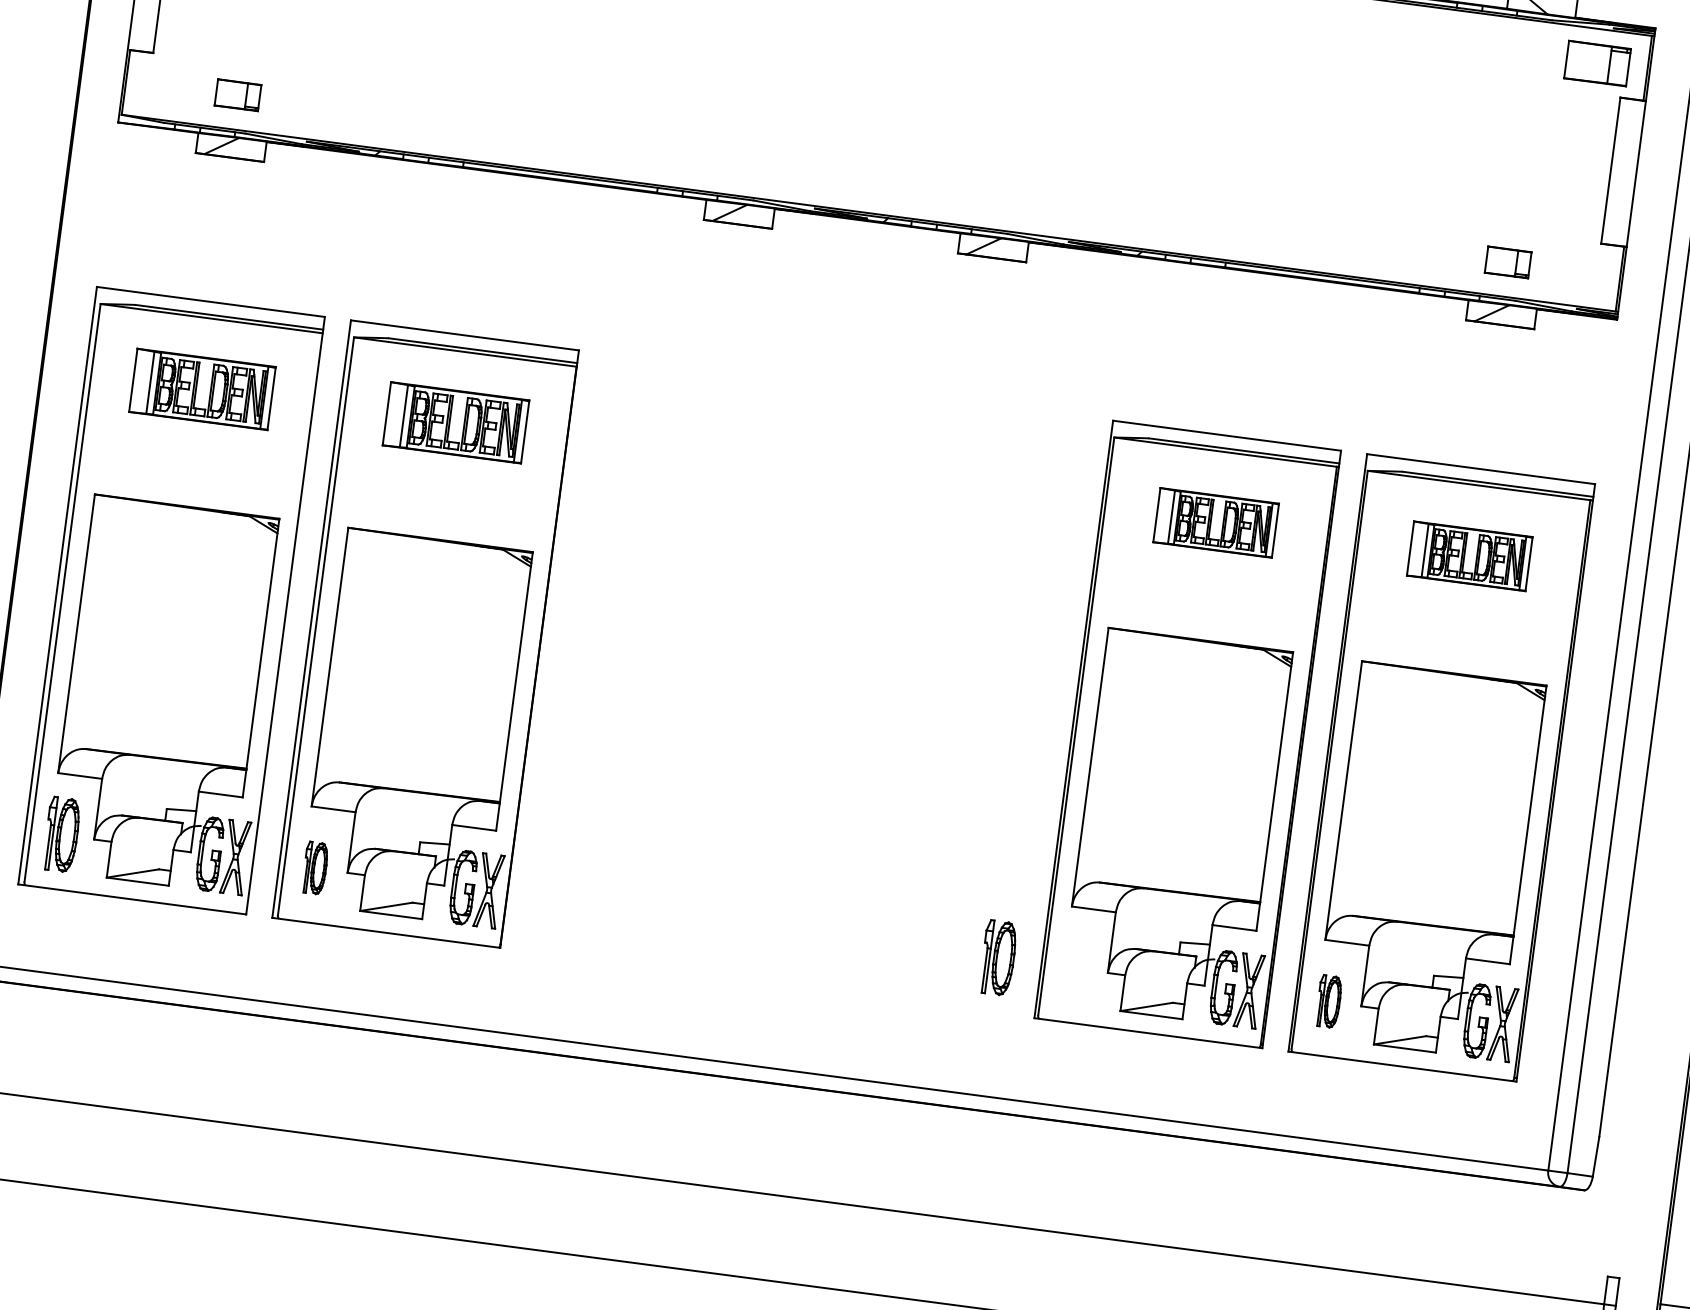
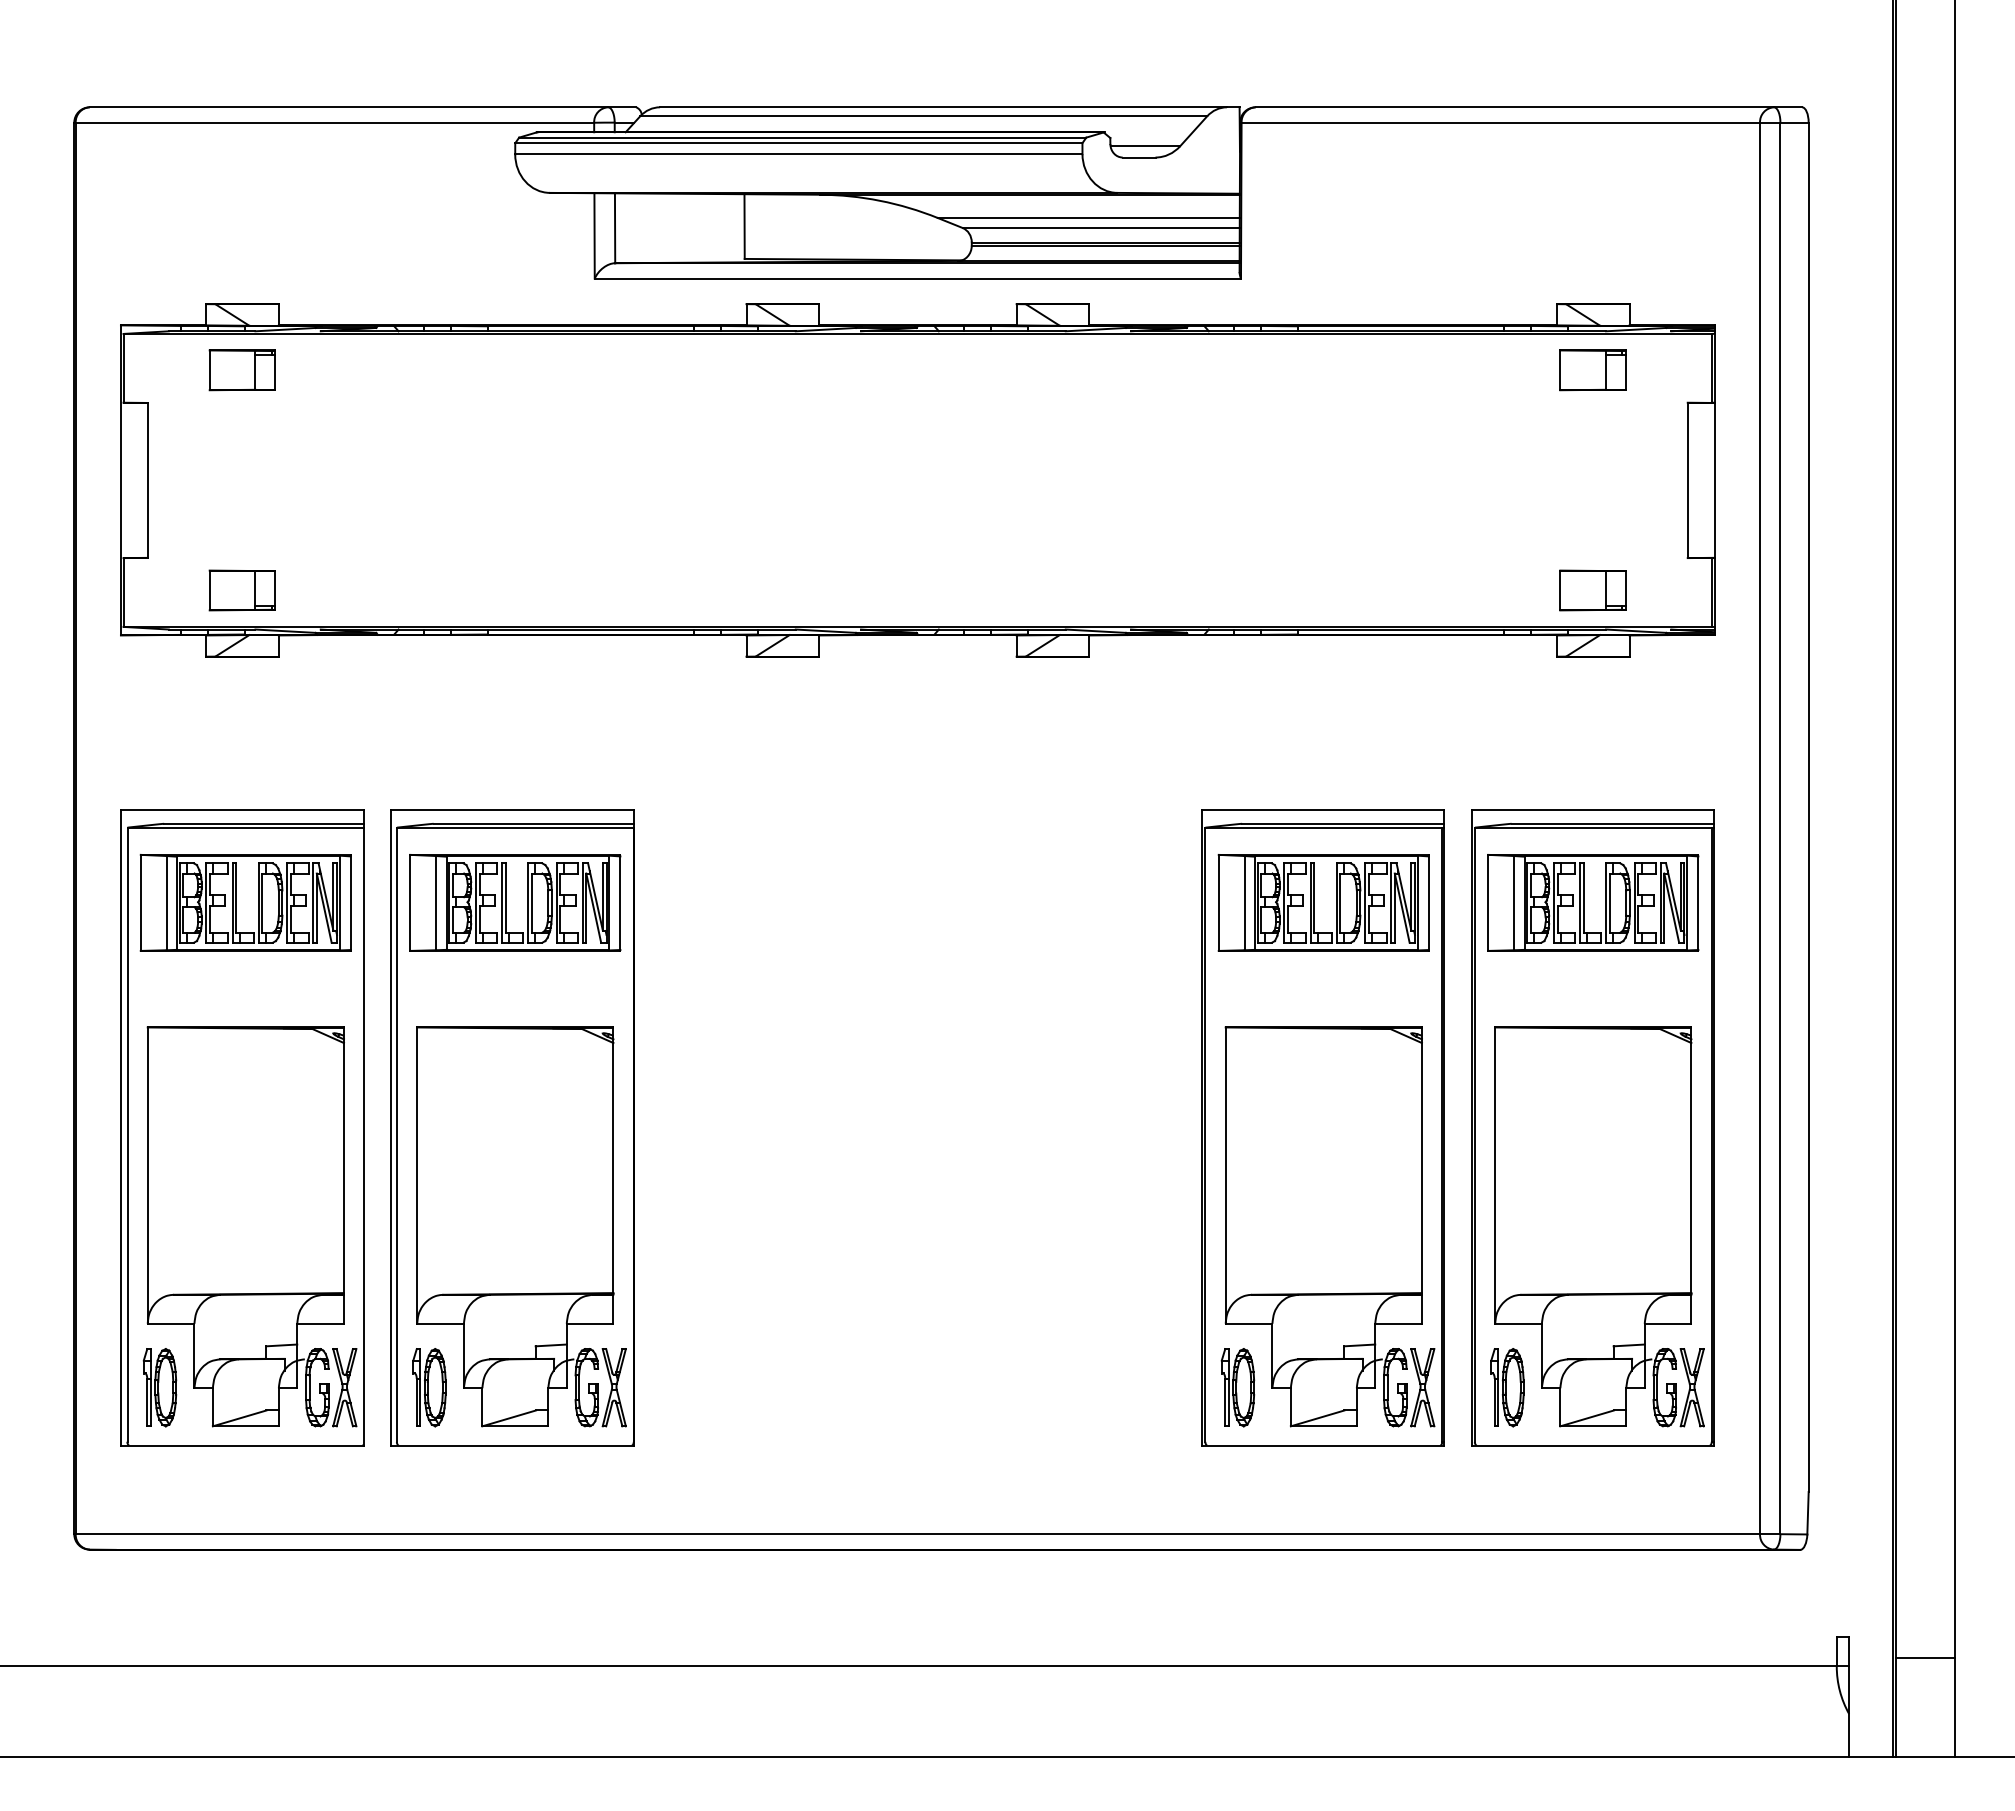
part: (1596, 63) -> (1592, 370), moved
part: (237, 95) -> (241, 590), size x1.43
part: (1507, 262) -> (1592, 590), size x1.43
part: (202, 389) -> (245, 902), size x1.43
part: (456, 422) -> (515, 902), size x1.43
part: (1216, 522) -> (1323, 902), size x1.67
part: (1469, 555) -> (1593, 902), size x1.67
part: (315, 867) -> (429, 1387), size x1.43
part: (998, 957) -> (1237, 1387), moved
part: (1329, 1001) -> (1507, 1387), size x1.43

